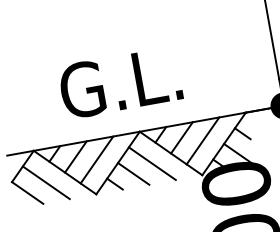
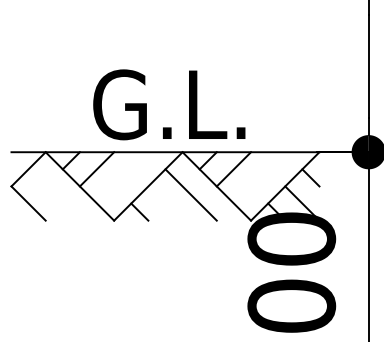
text: (120, 82) -> (169, 104), moved
line: (202, 140) -> (259, 177), removed
line: (96, 159) -> (122, 177), removed
line: (133, 173) -> (165, 203), removed
line: (45, 182) -> (53, 194), removed

